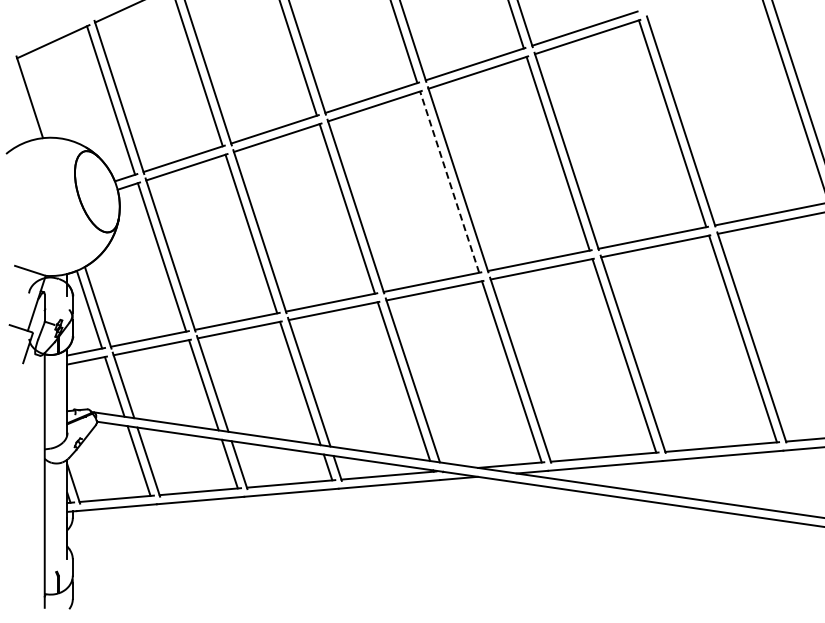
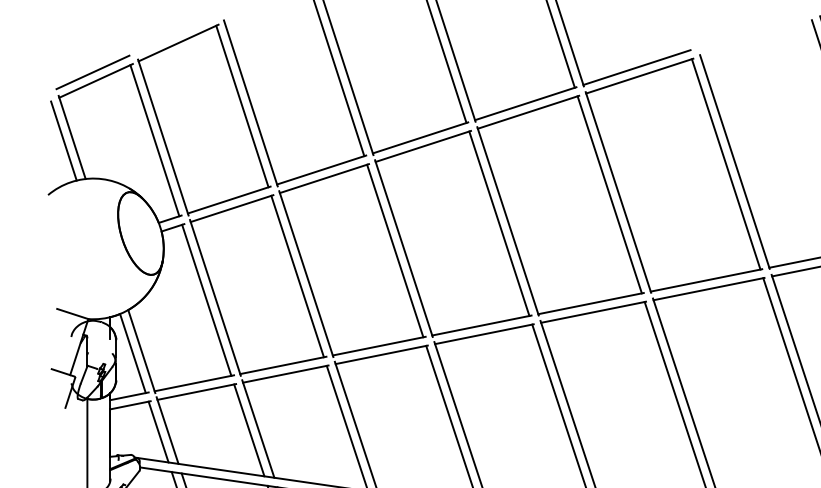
line: (50, 32) -> (93, 71), added
line: (21, 100) -> (63, 140), added
line: (449, 181) -> (499, 223), dashed -> solid

